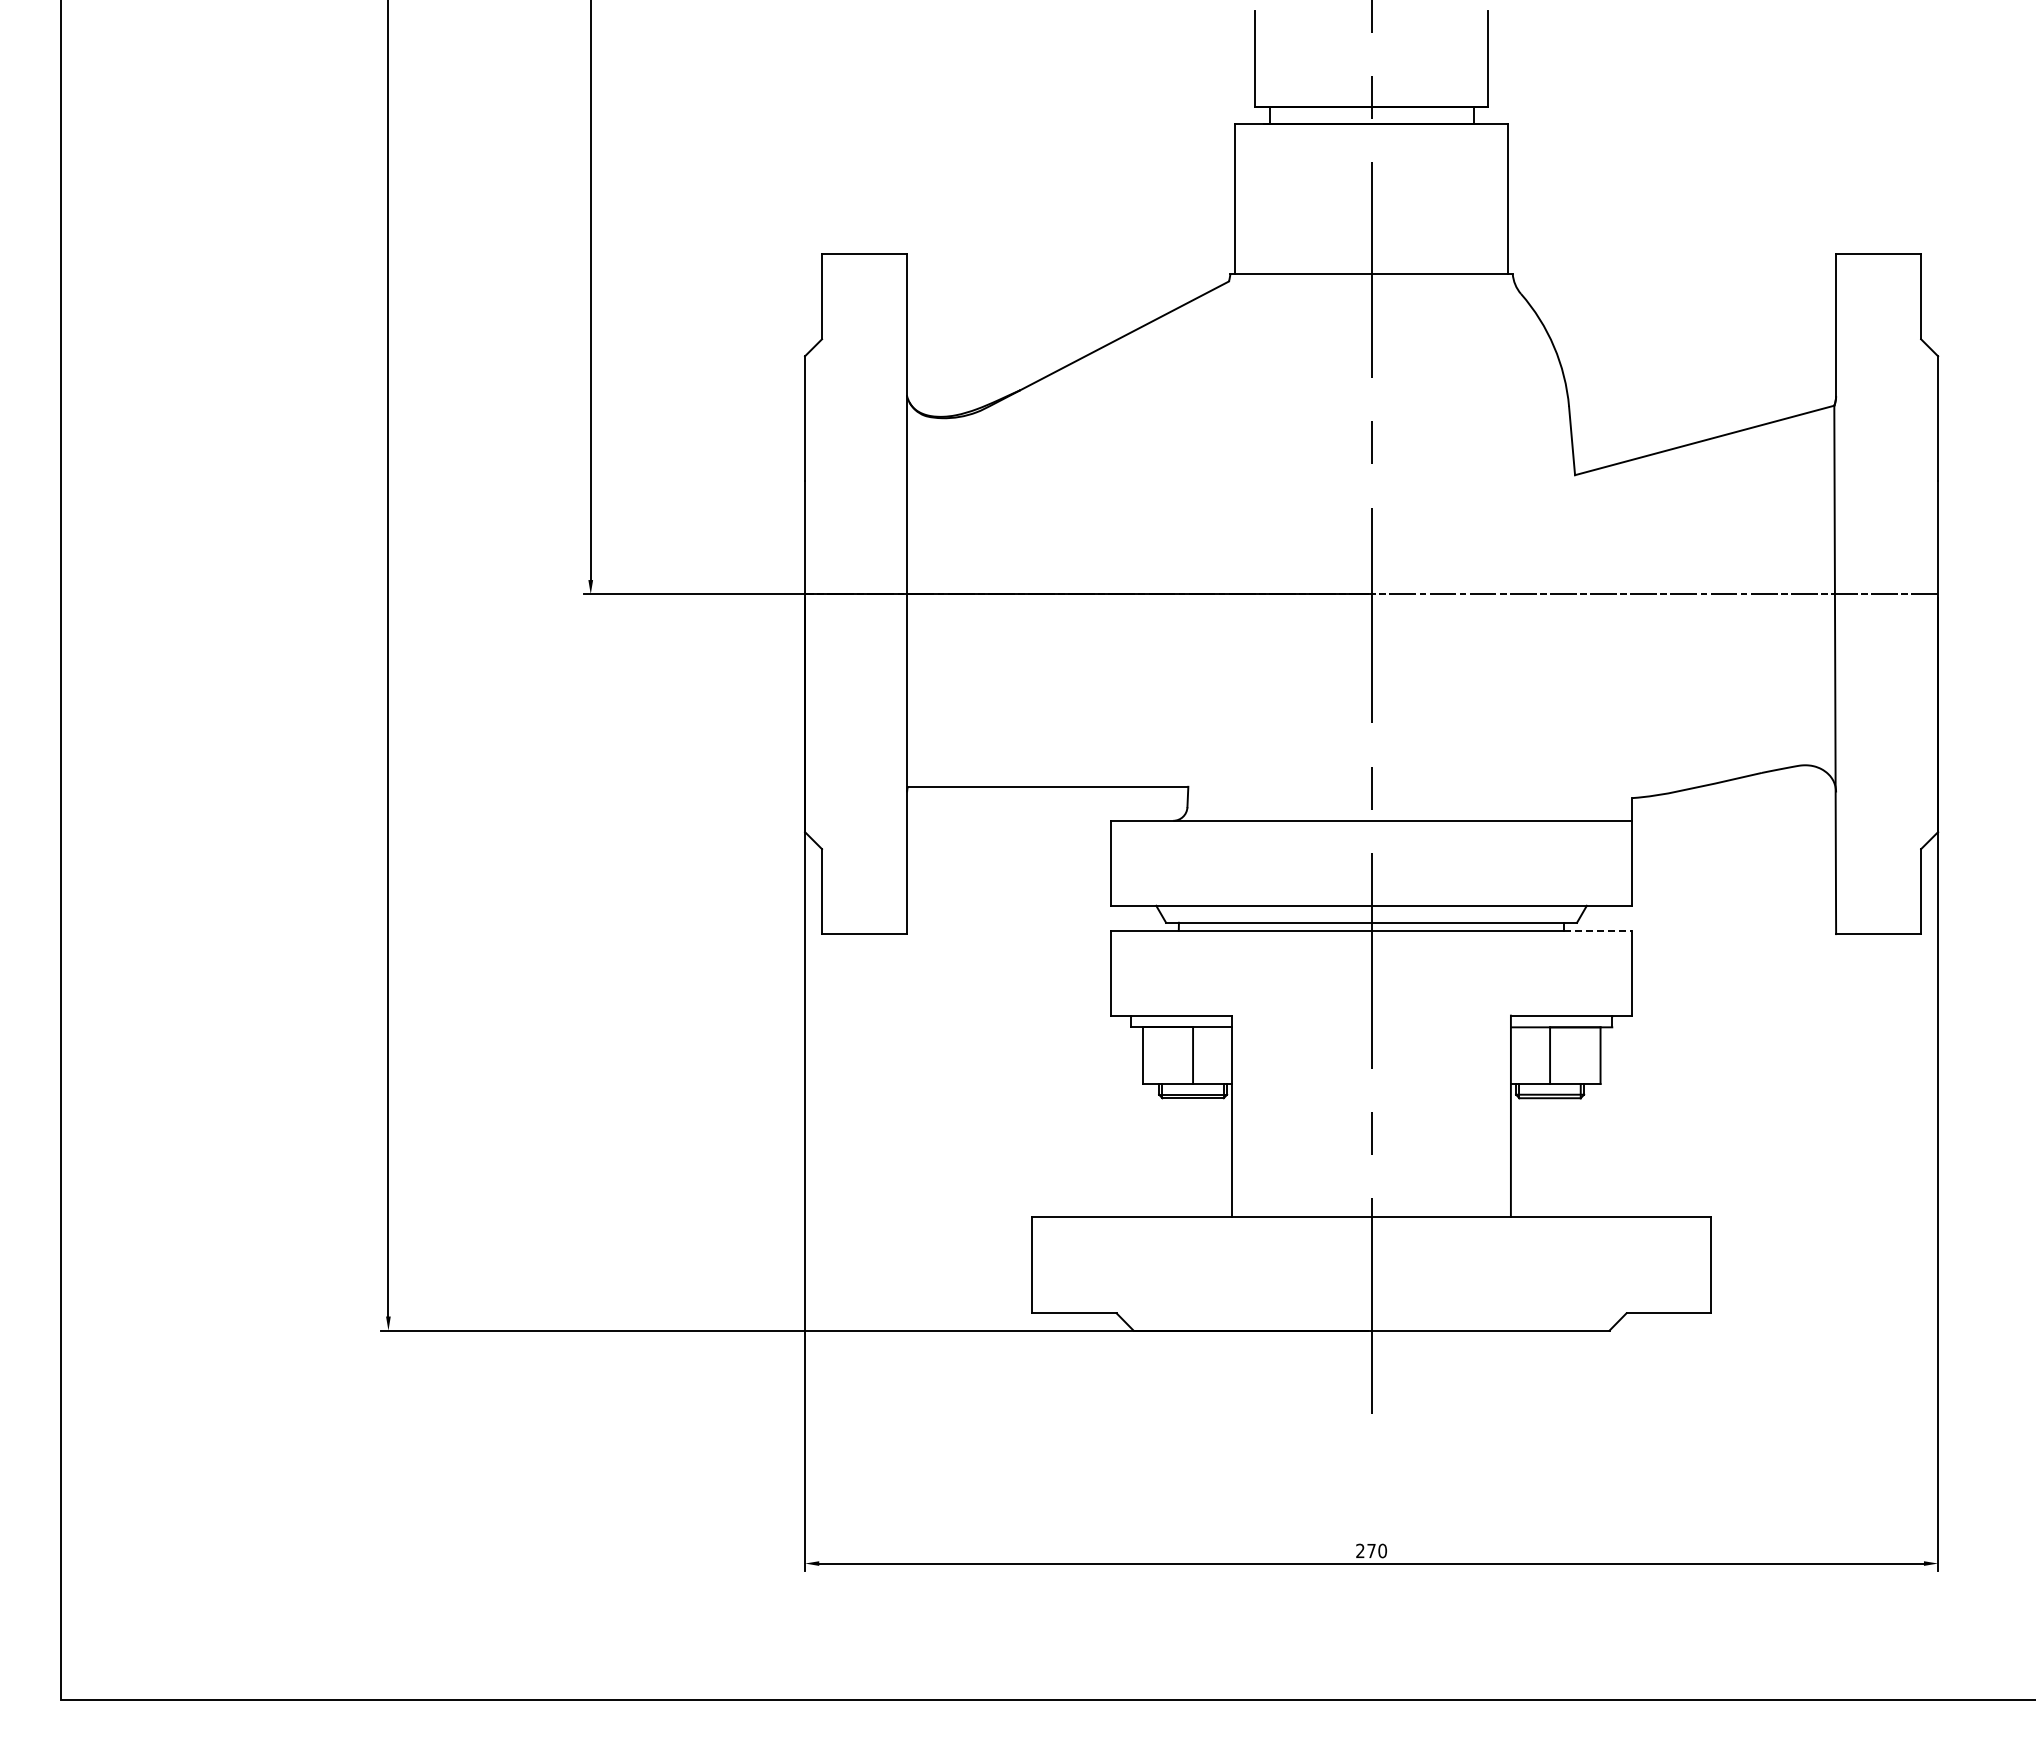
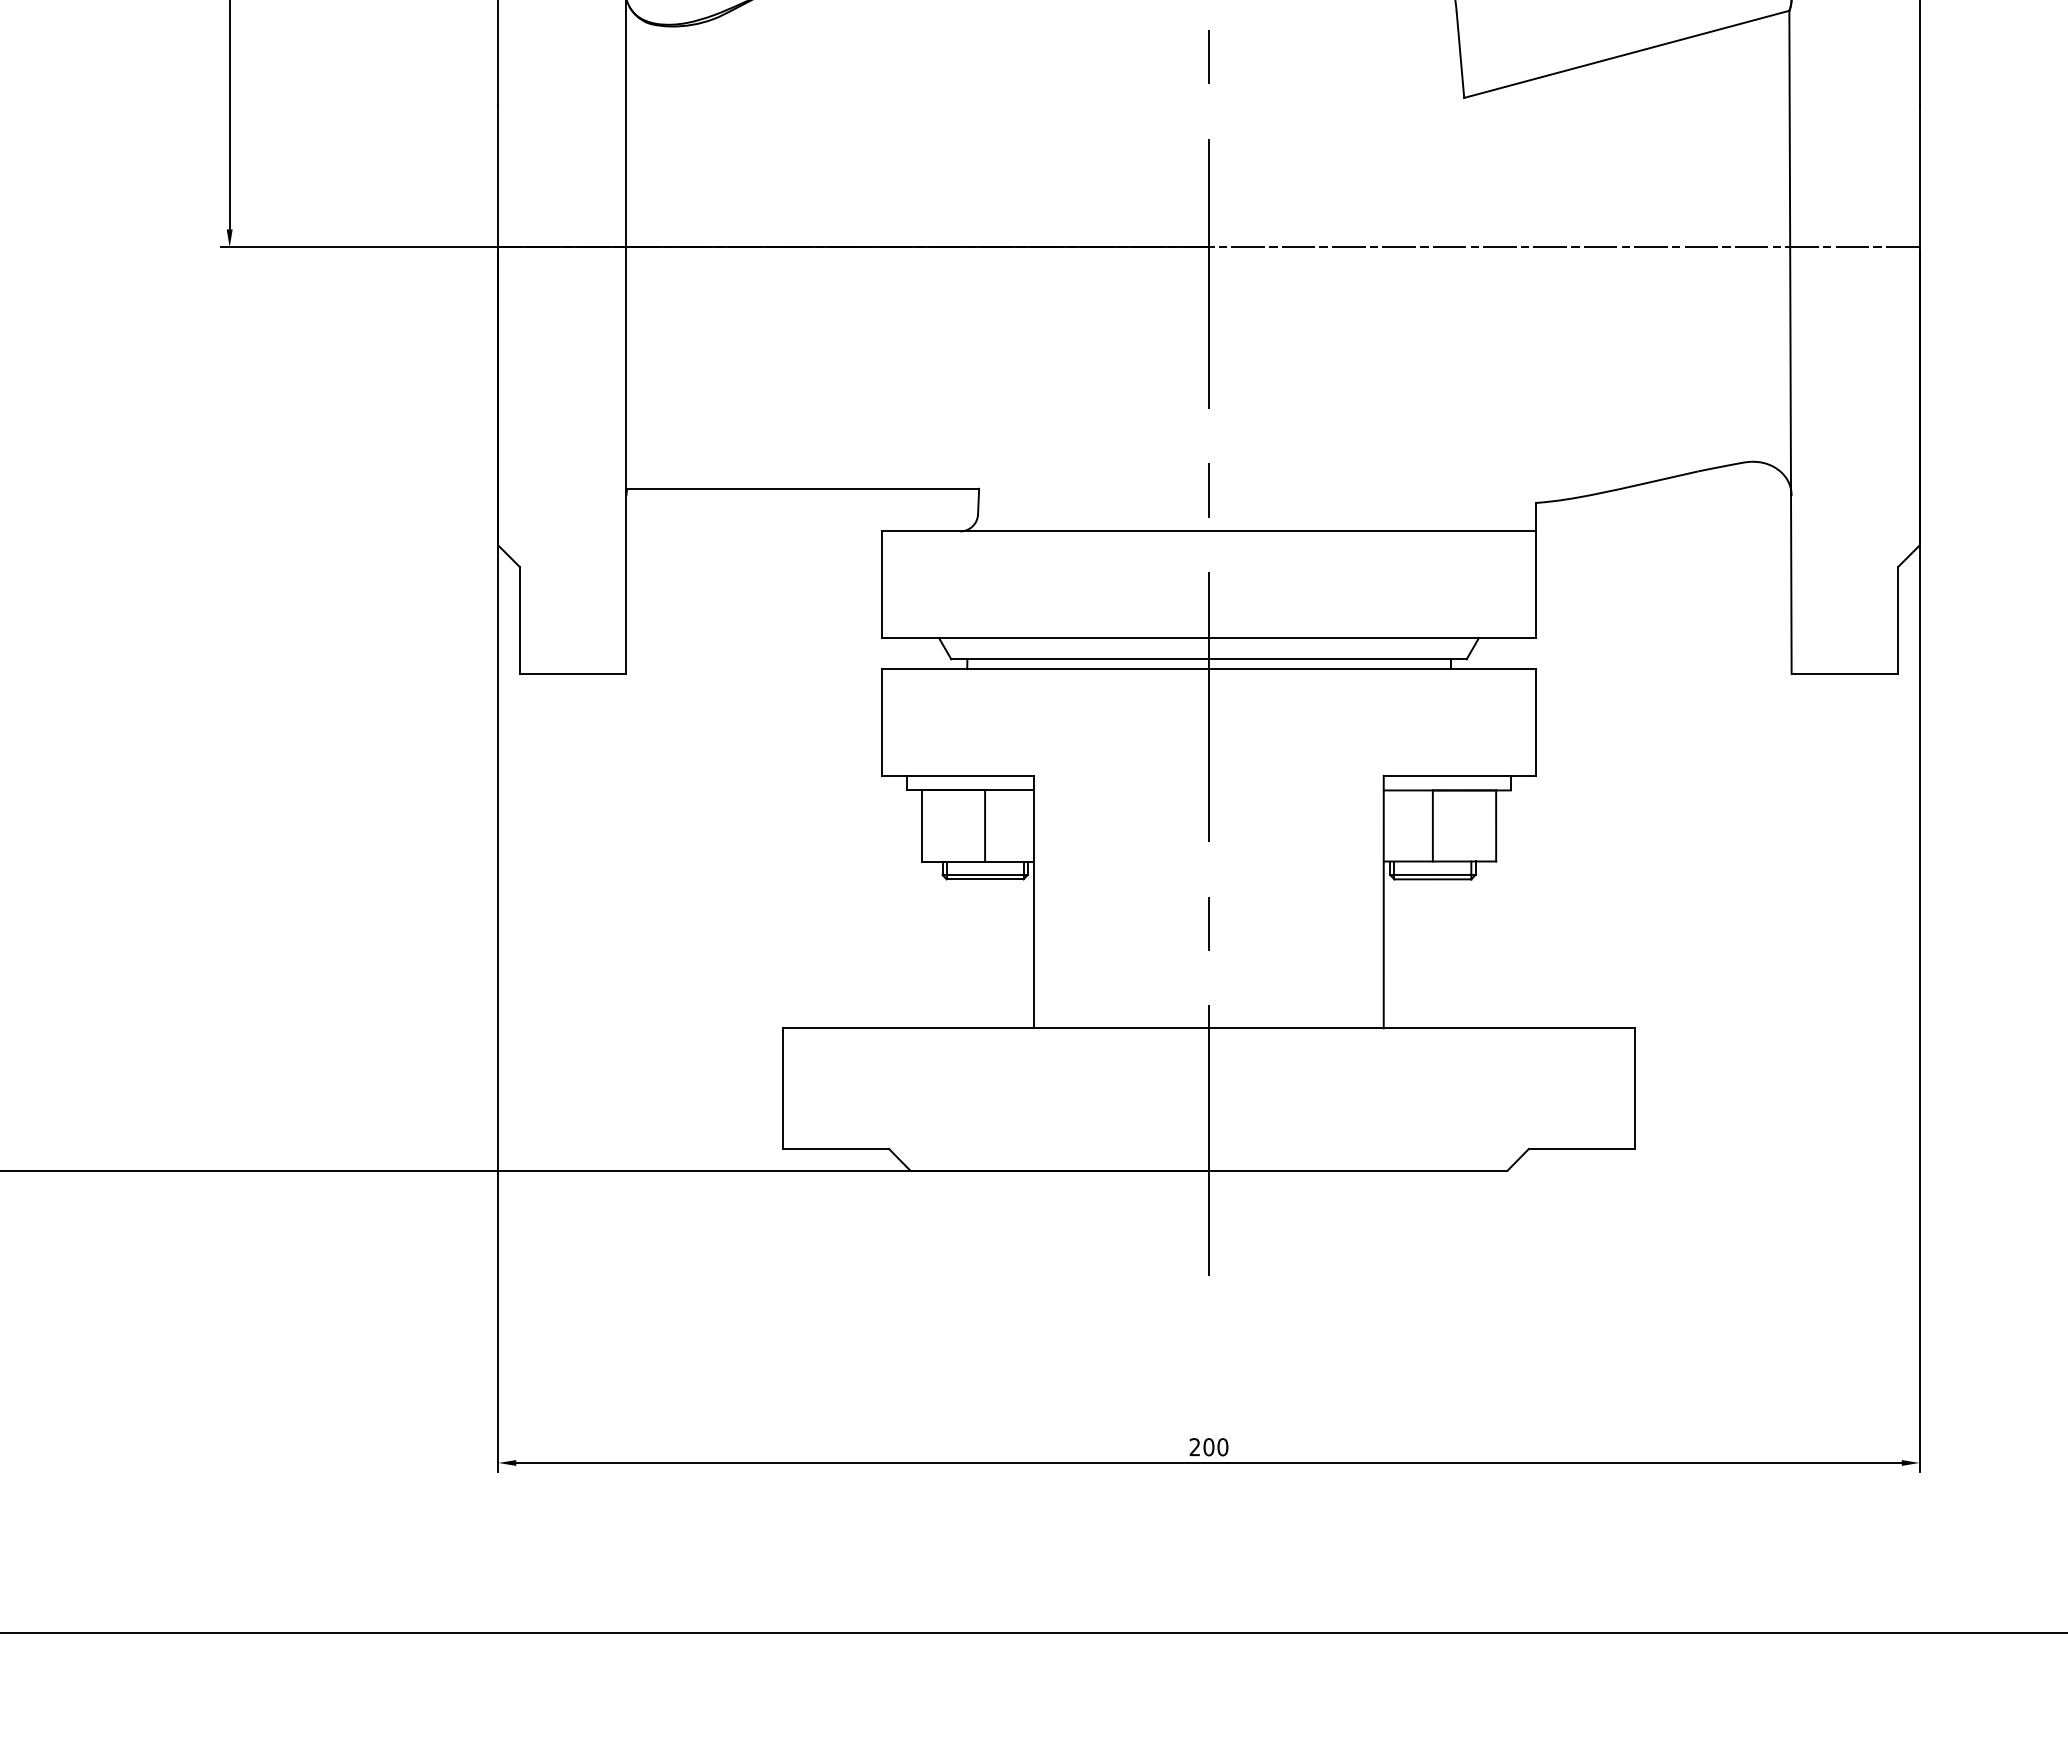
line: (1598, 930) -> (1493, 668), dashed -> solid
text: (1371, 1550) -> (1208, 1446), 270 -> 200

